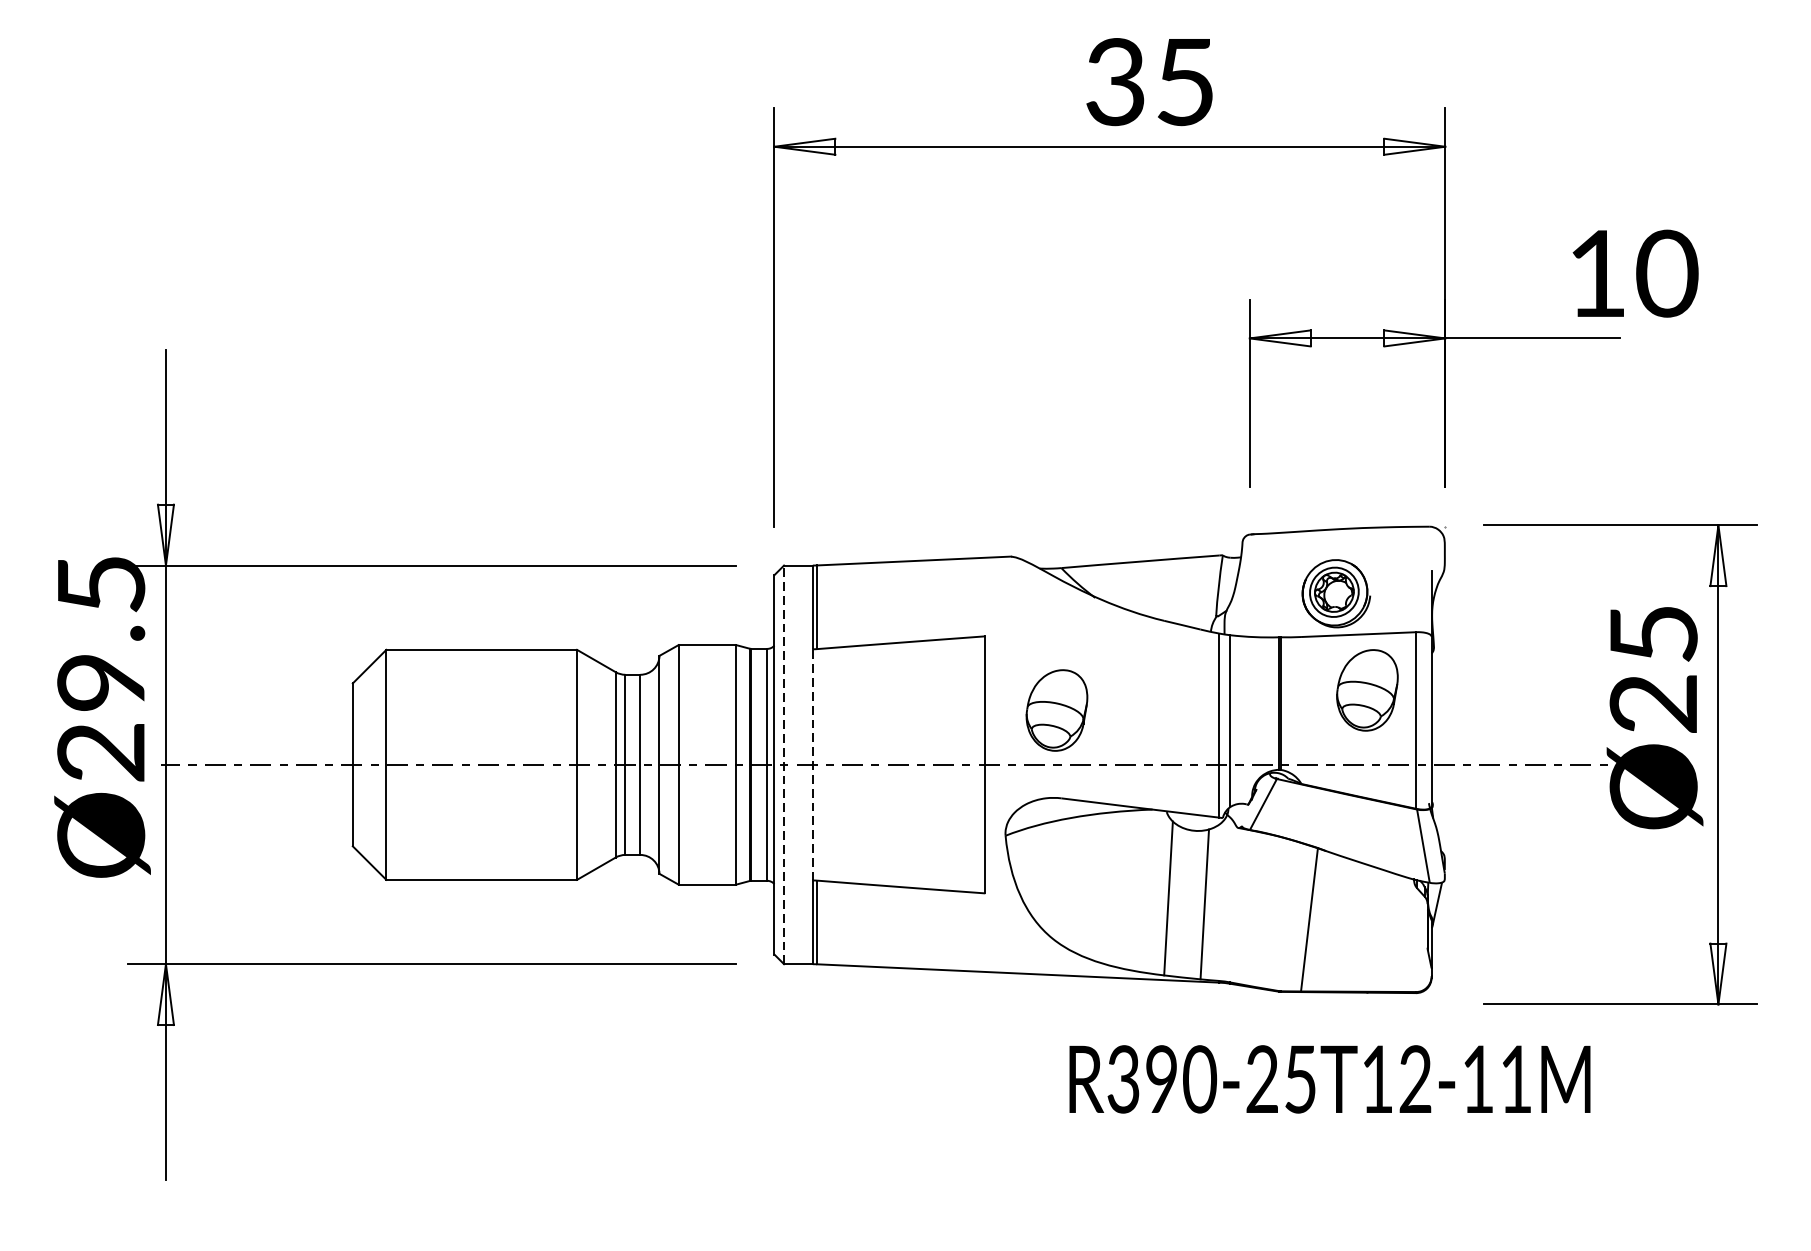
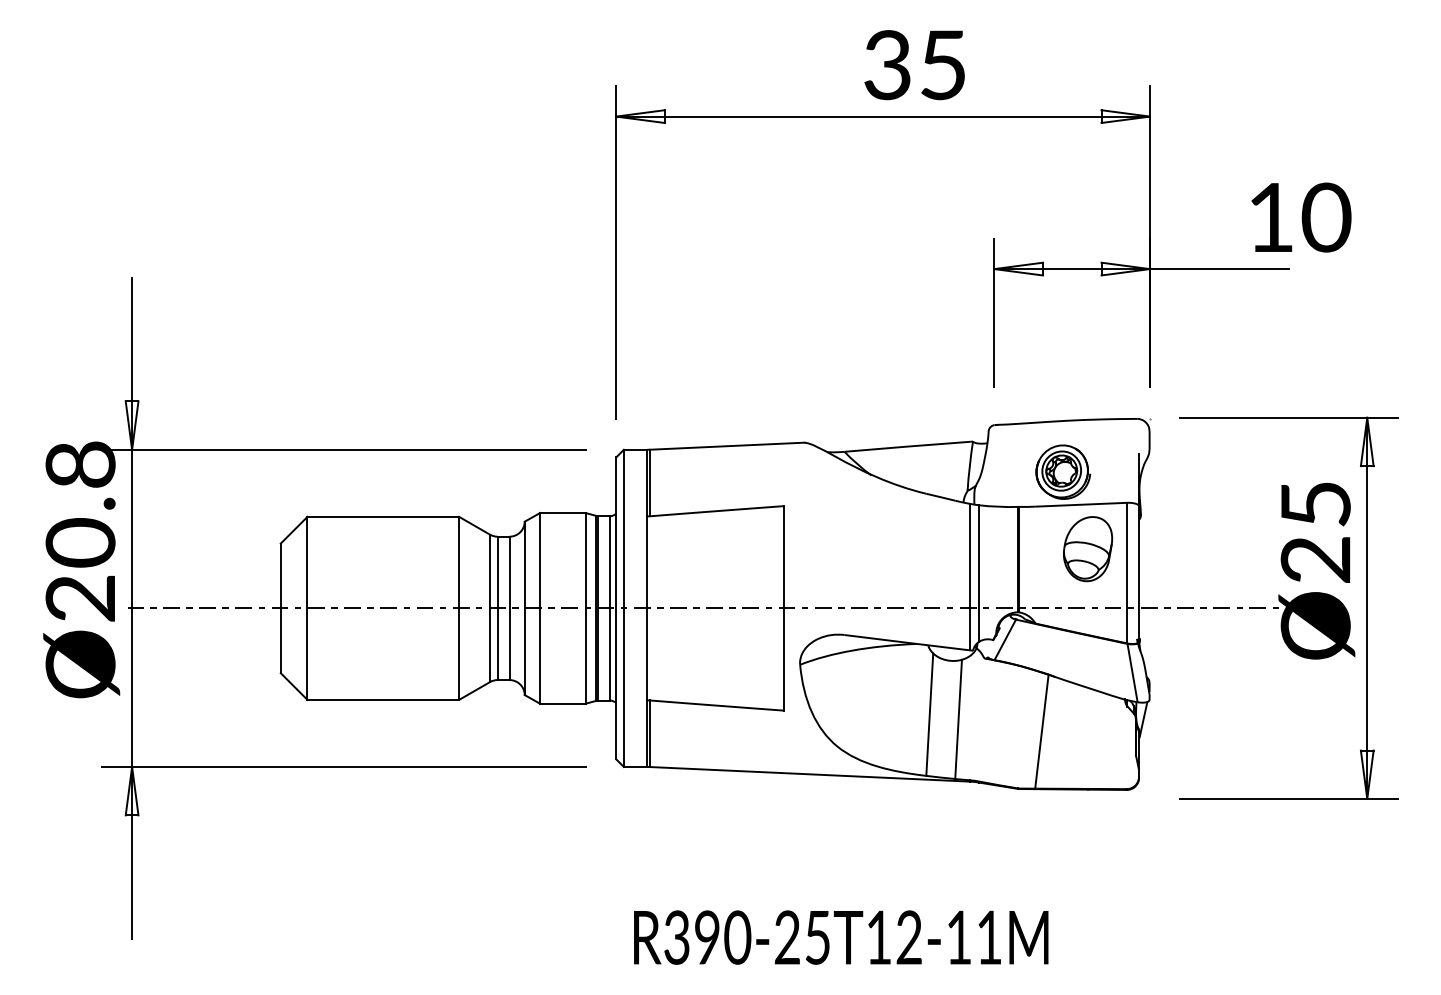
text: (101, 634) -> (80, 504), Ø29.5 -> Ø20.8
part: (1057, 710) -> (841, 565), removed
line: (783, 765) -> (623, 608), dashed -> solid
line: (812, 765) -> (646, 608), dashed -> solid
text: (1330, 1079) -> (841, 937), moved

